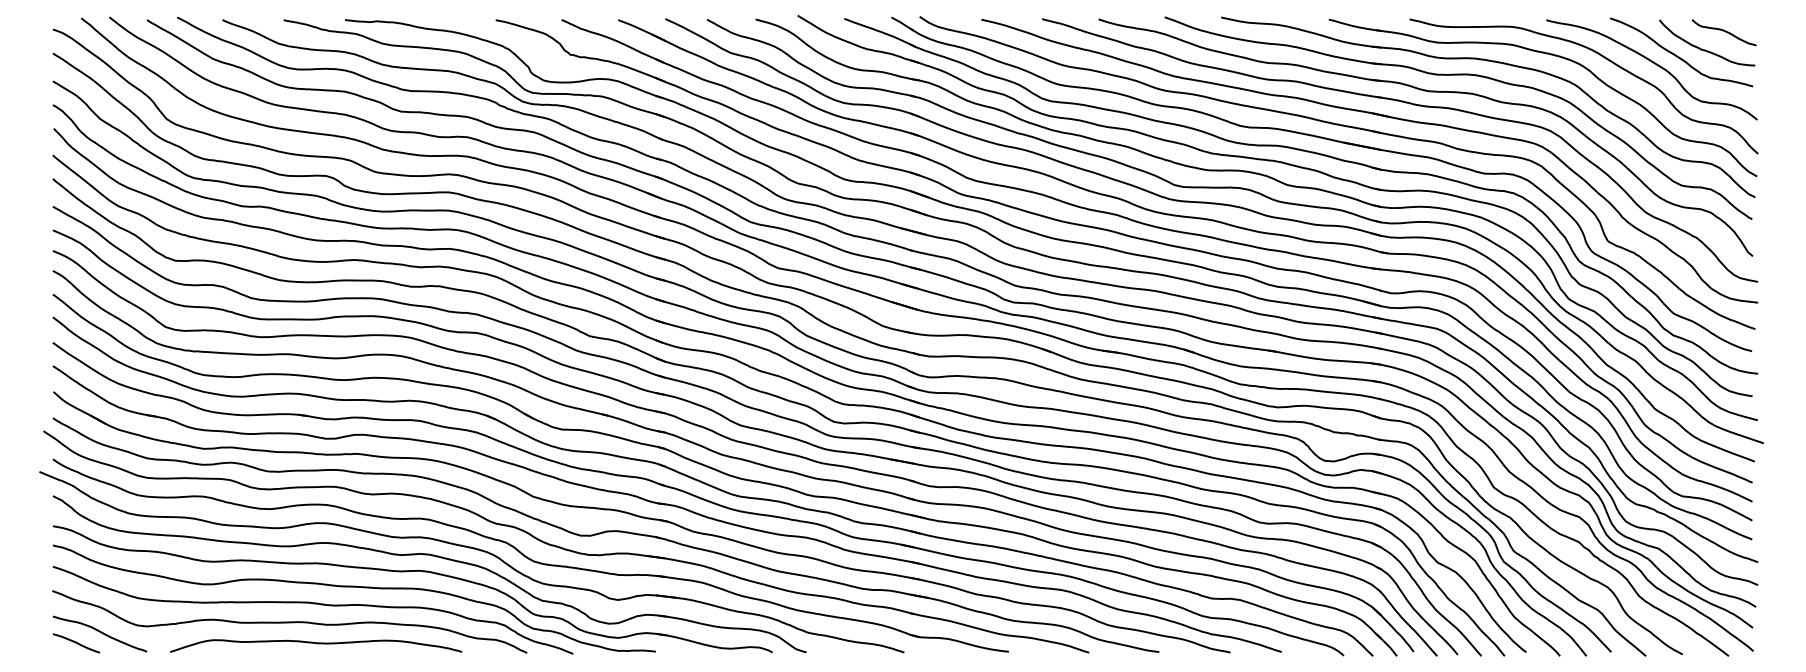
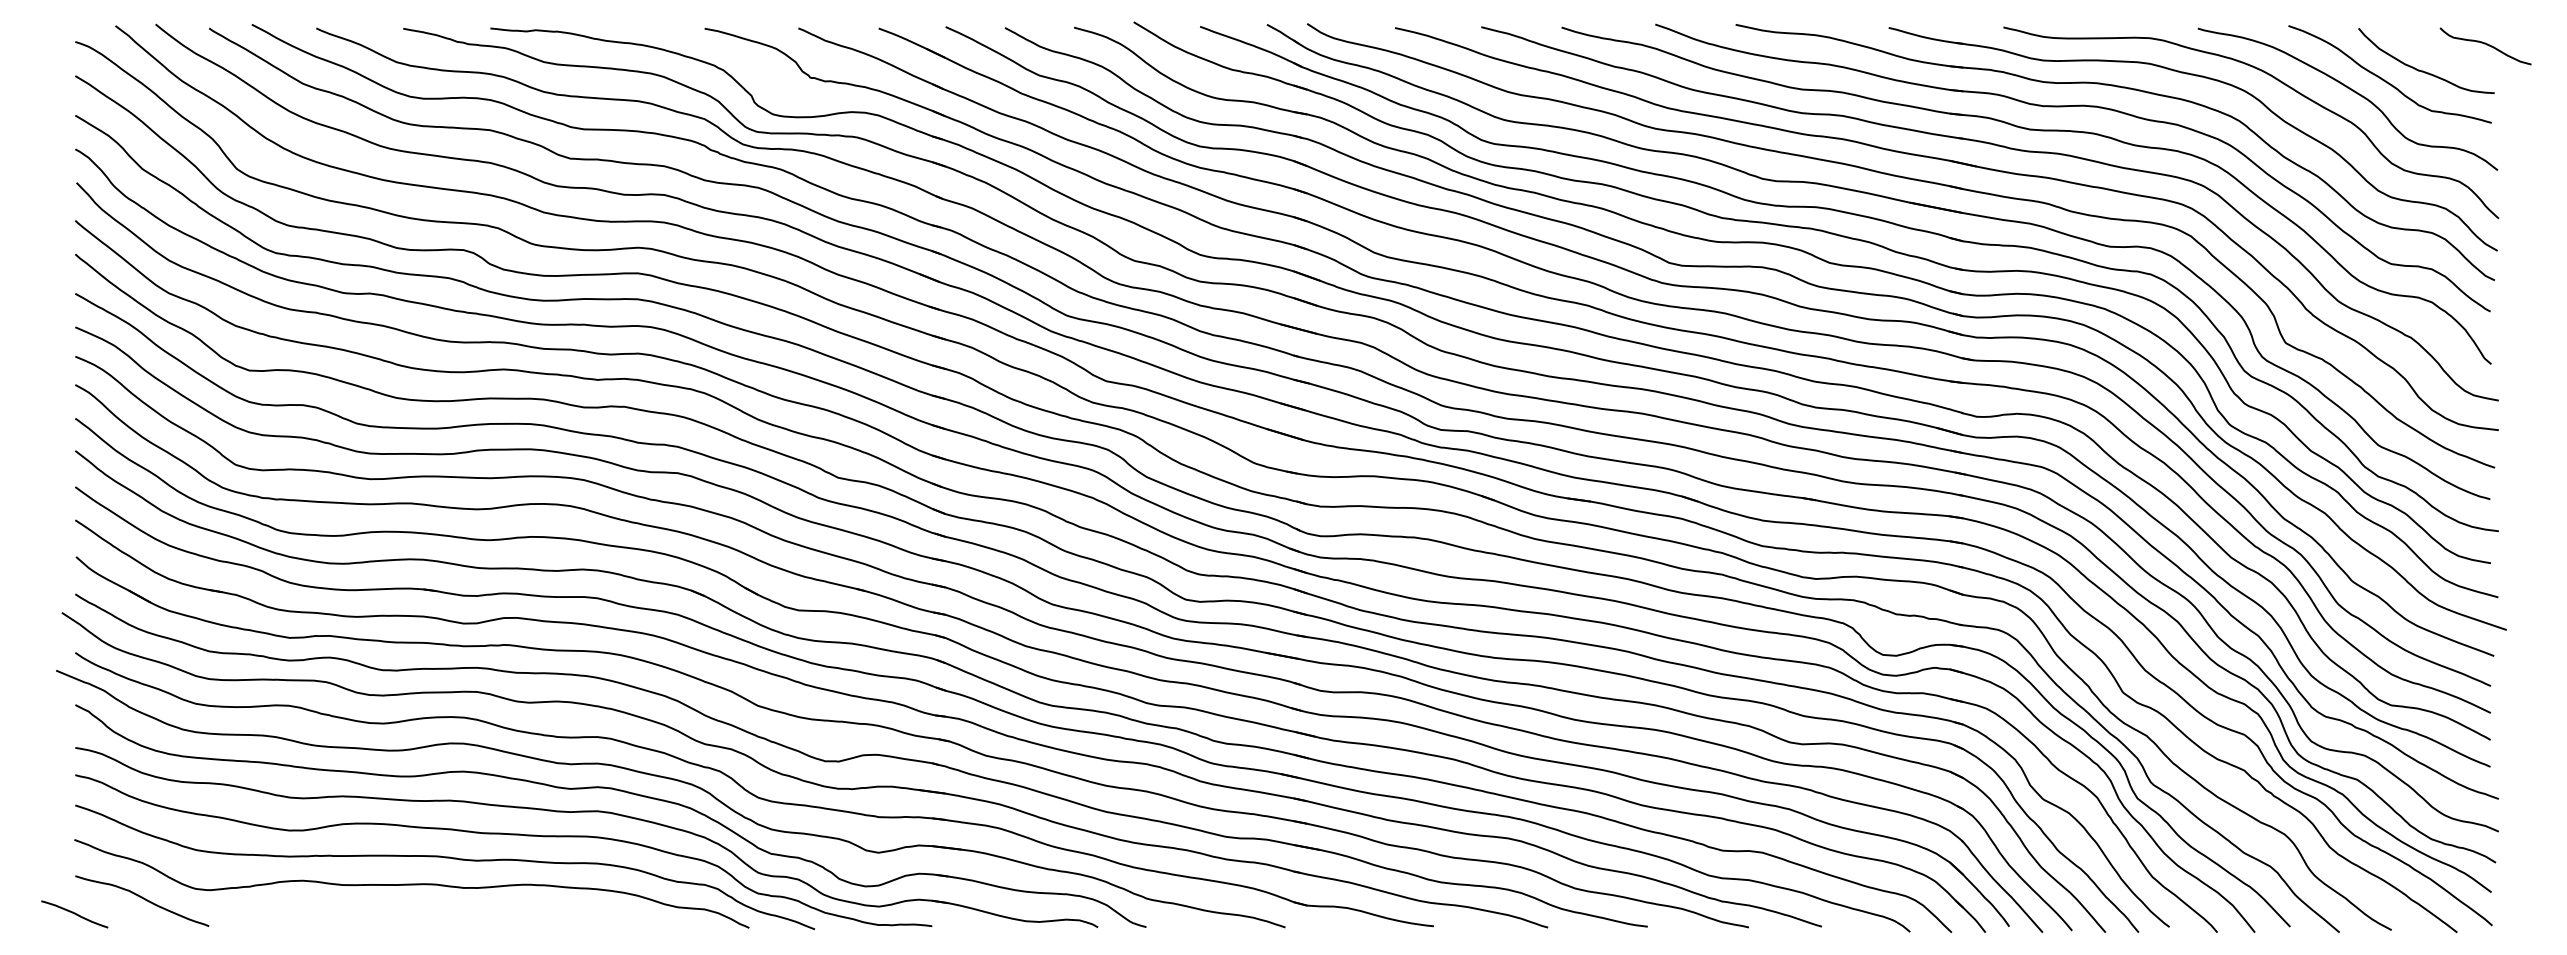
curve: (1724, 32) -> (2486, 45), moved
curve: (76, 643) -> (74, 914), moved
curve: (315, 643) -> (448, 914), removed

